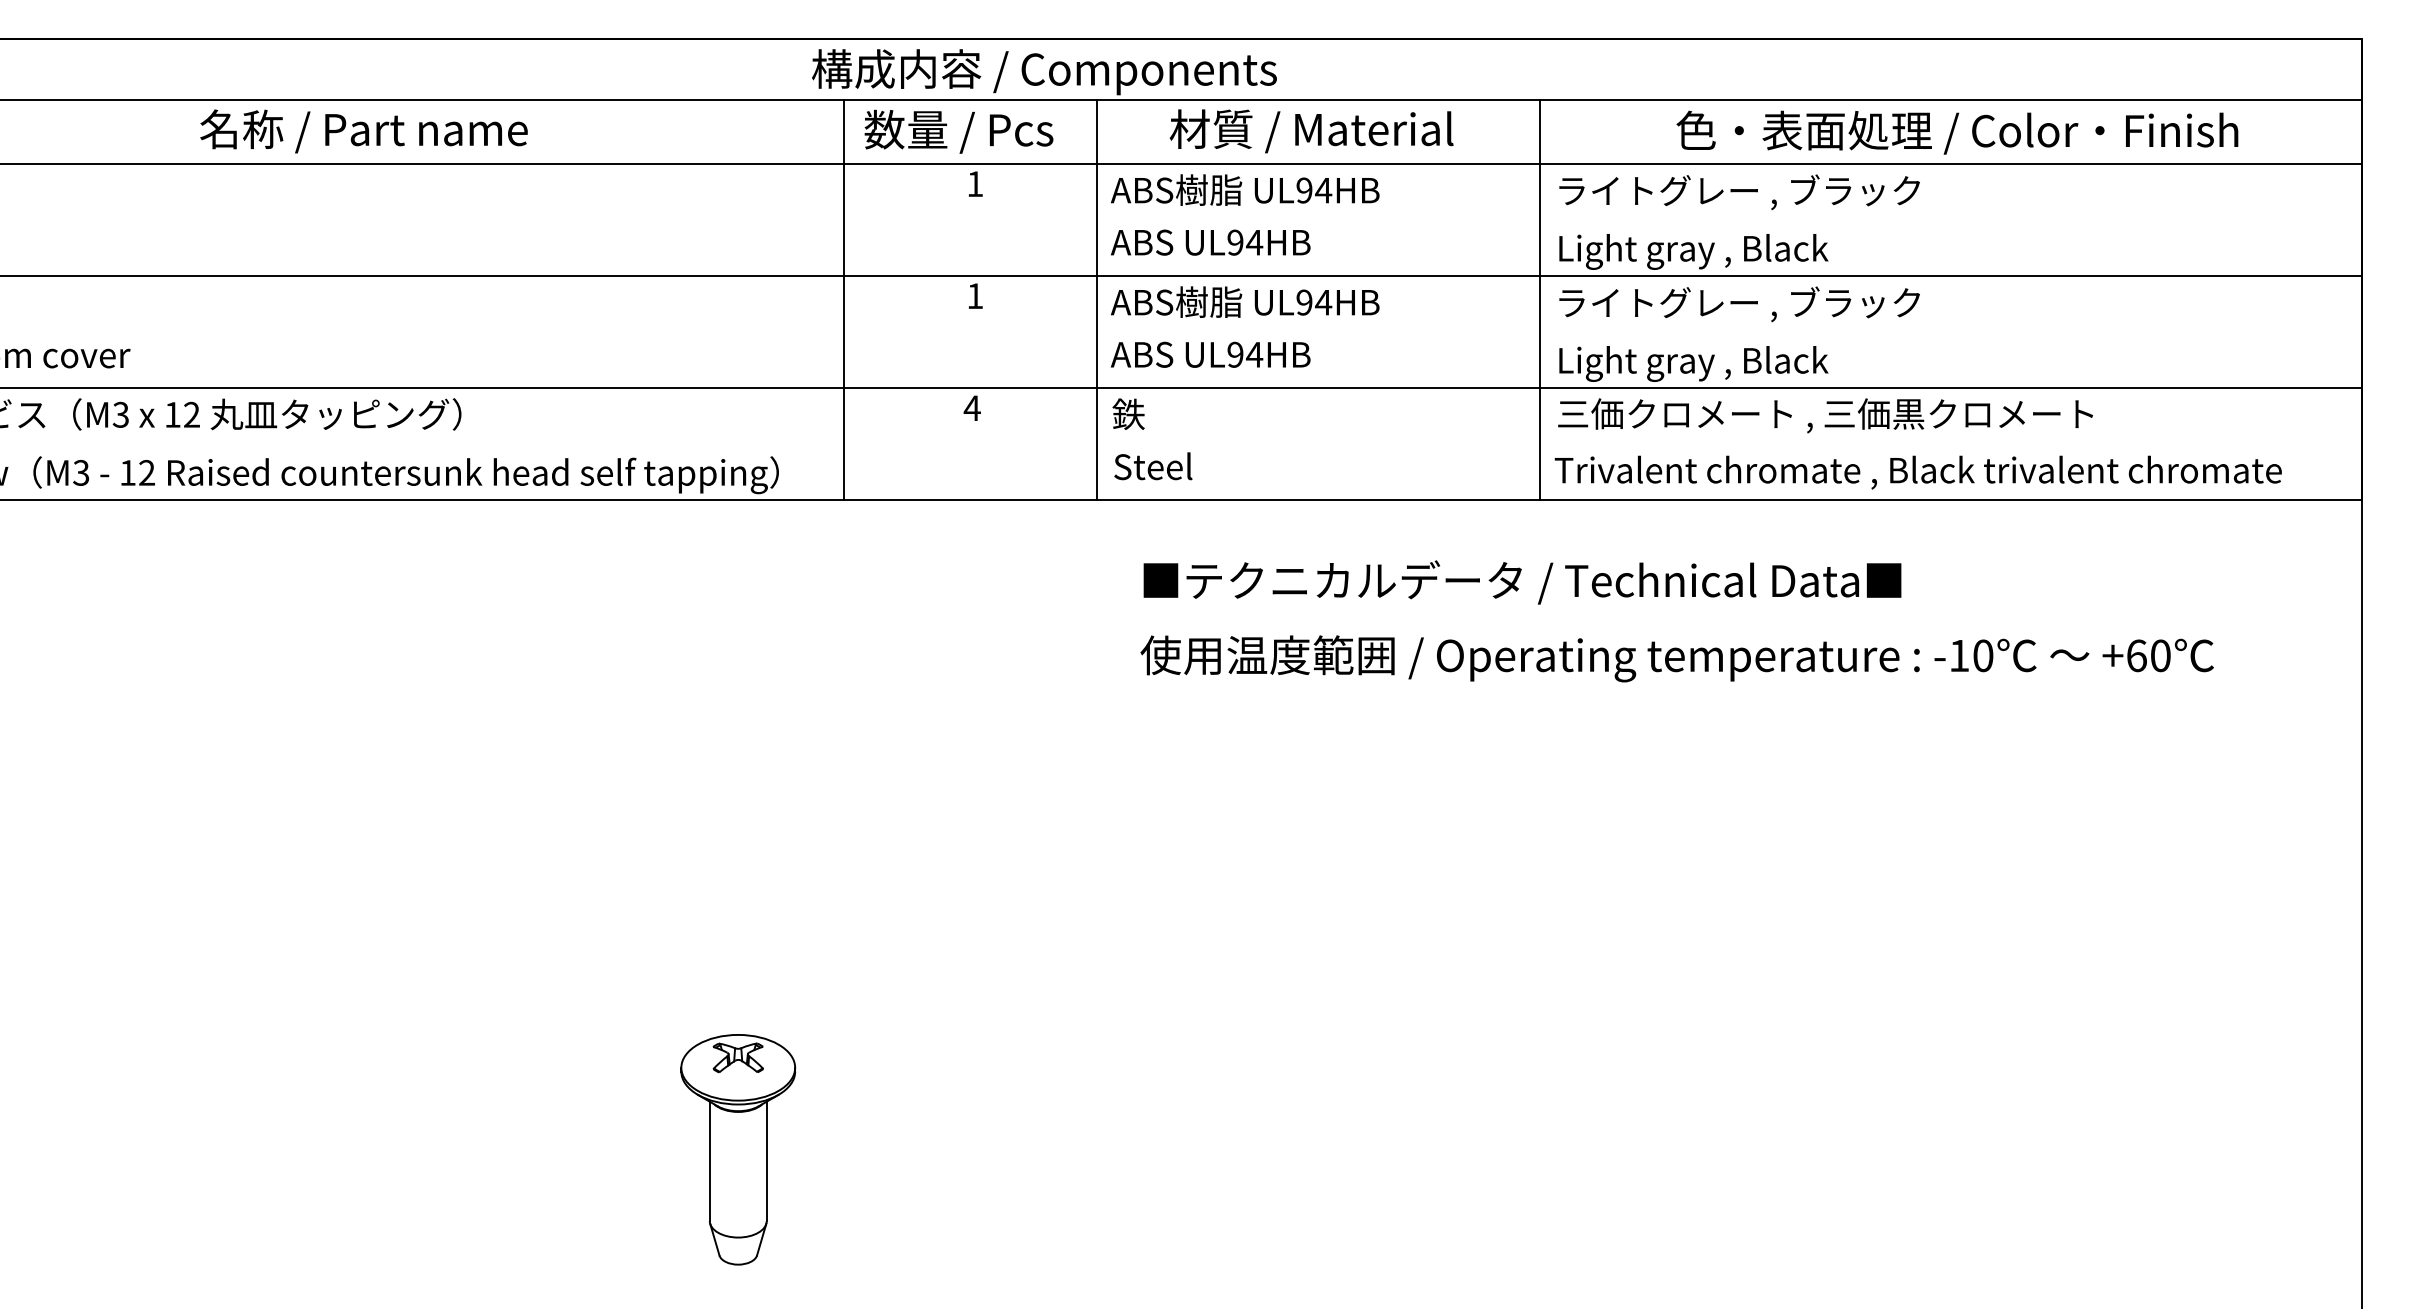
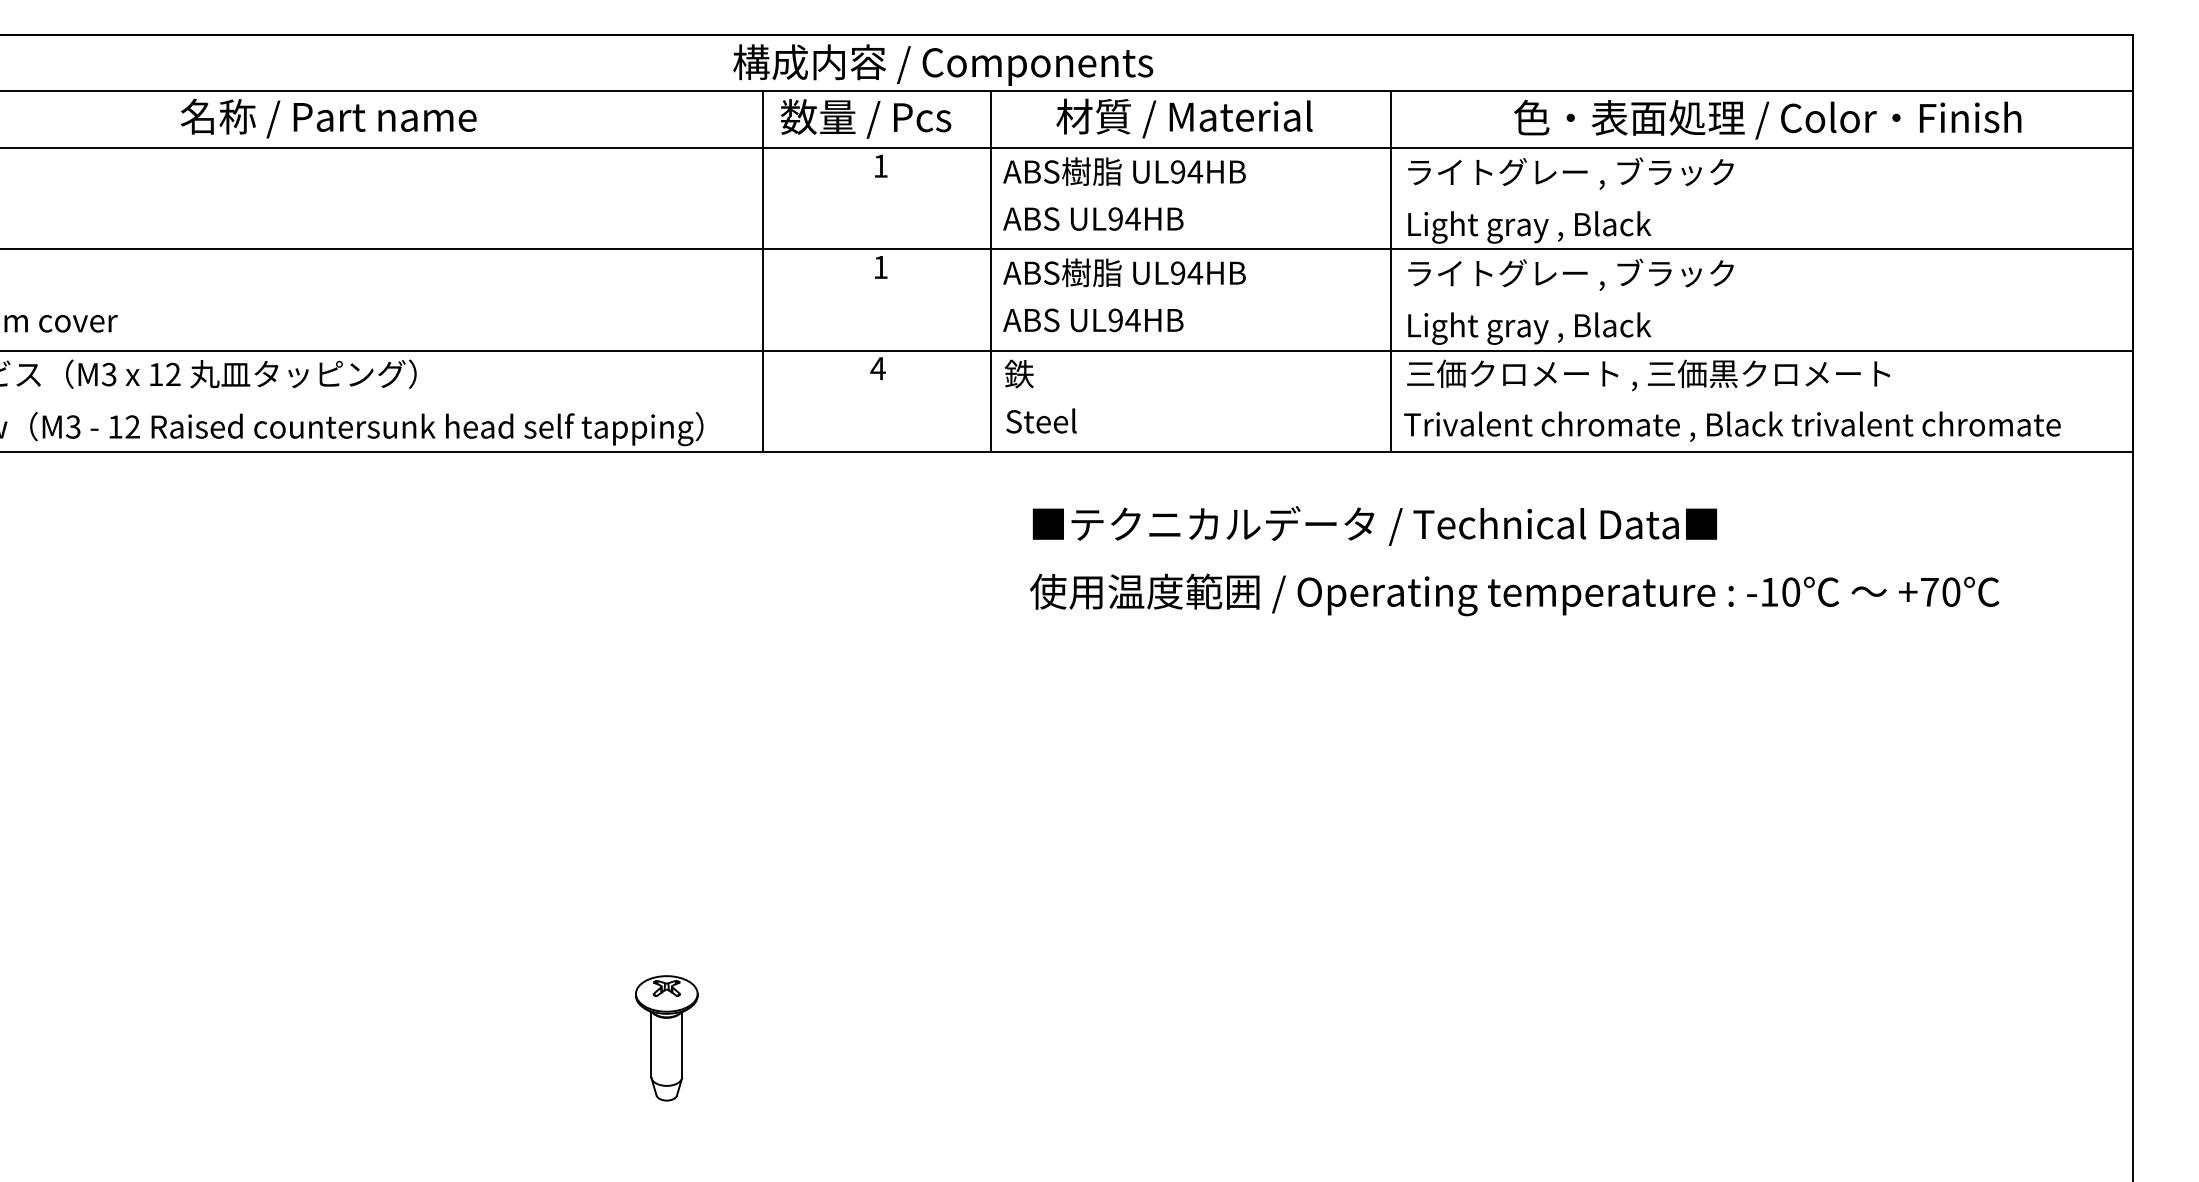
text: (2136, 655) -> (1929, 591), +60 -> +70
part: (738, 1149) -> (666, 1038), size x0.6

